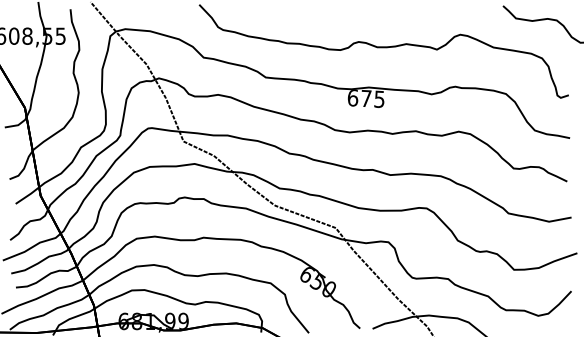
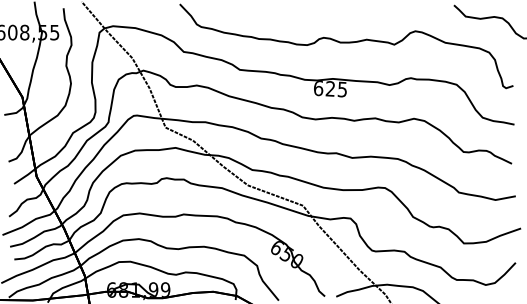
text: (366, 98) -> (330, 88), 675 -> 625

